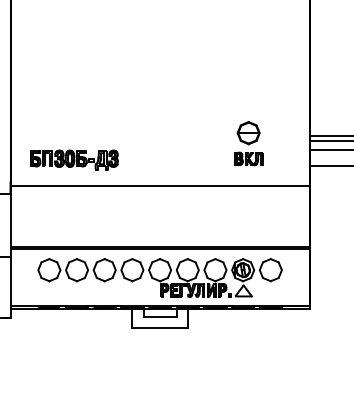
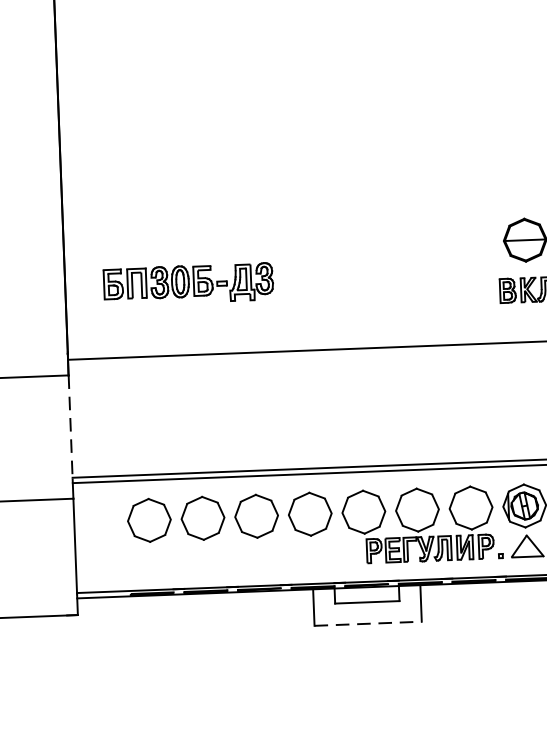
part: (74, 159) -> (189, 282), moved
line: (10, 220) -> (70, 427), solid -> dashed
line: (160, 327) -> (368, 623), solid -> dashed

